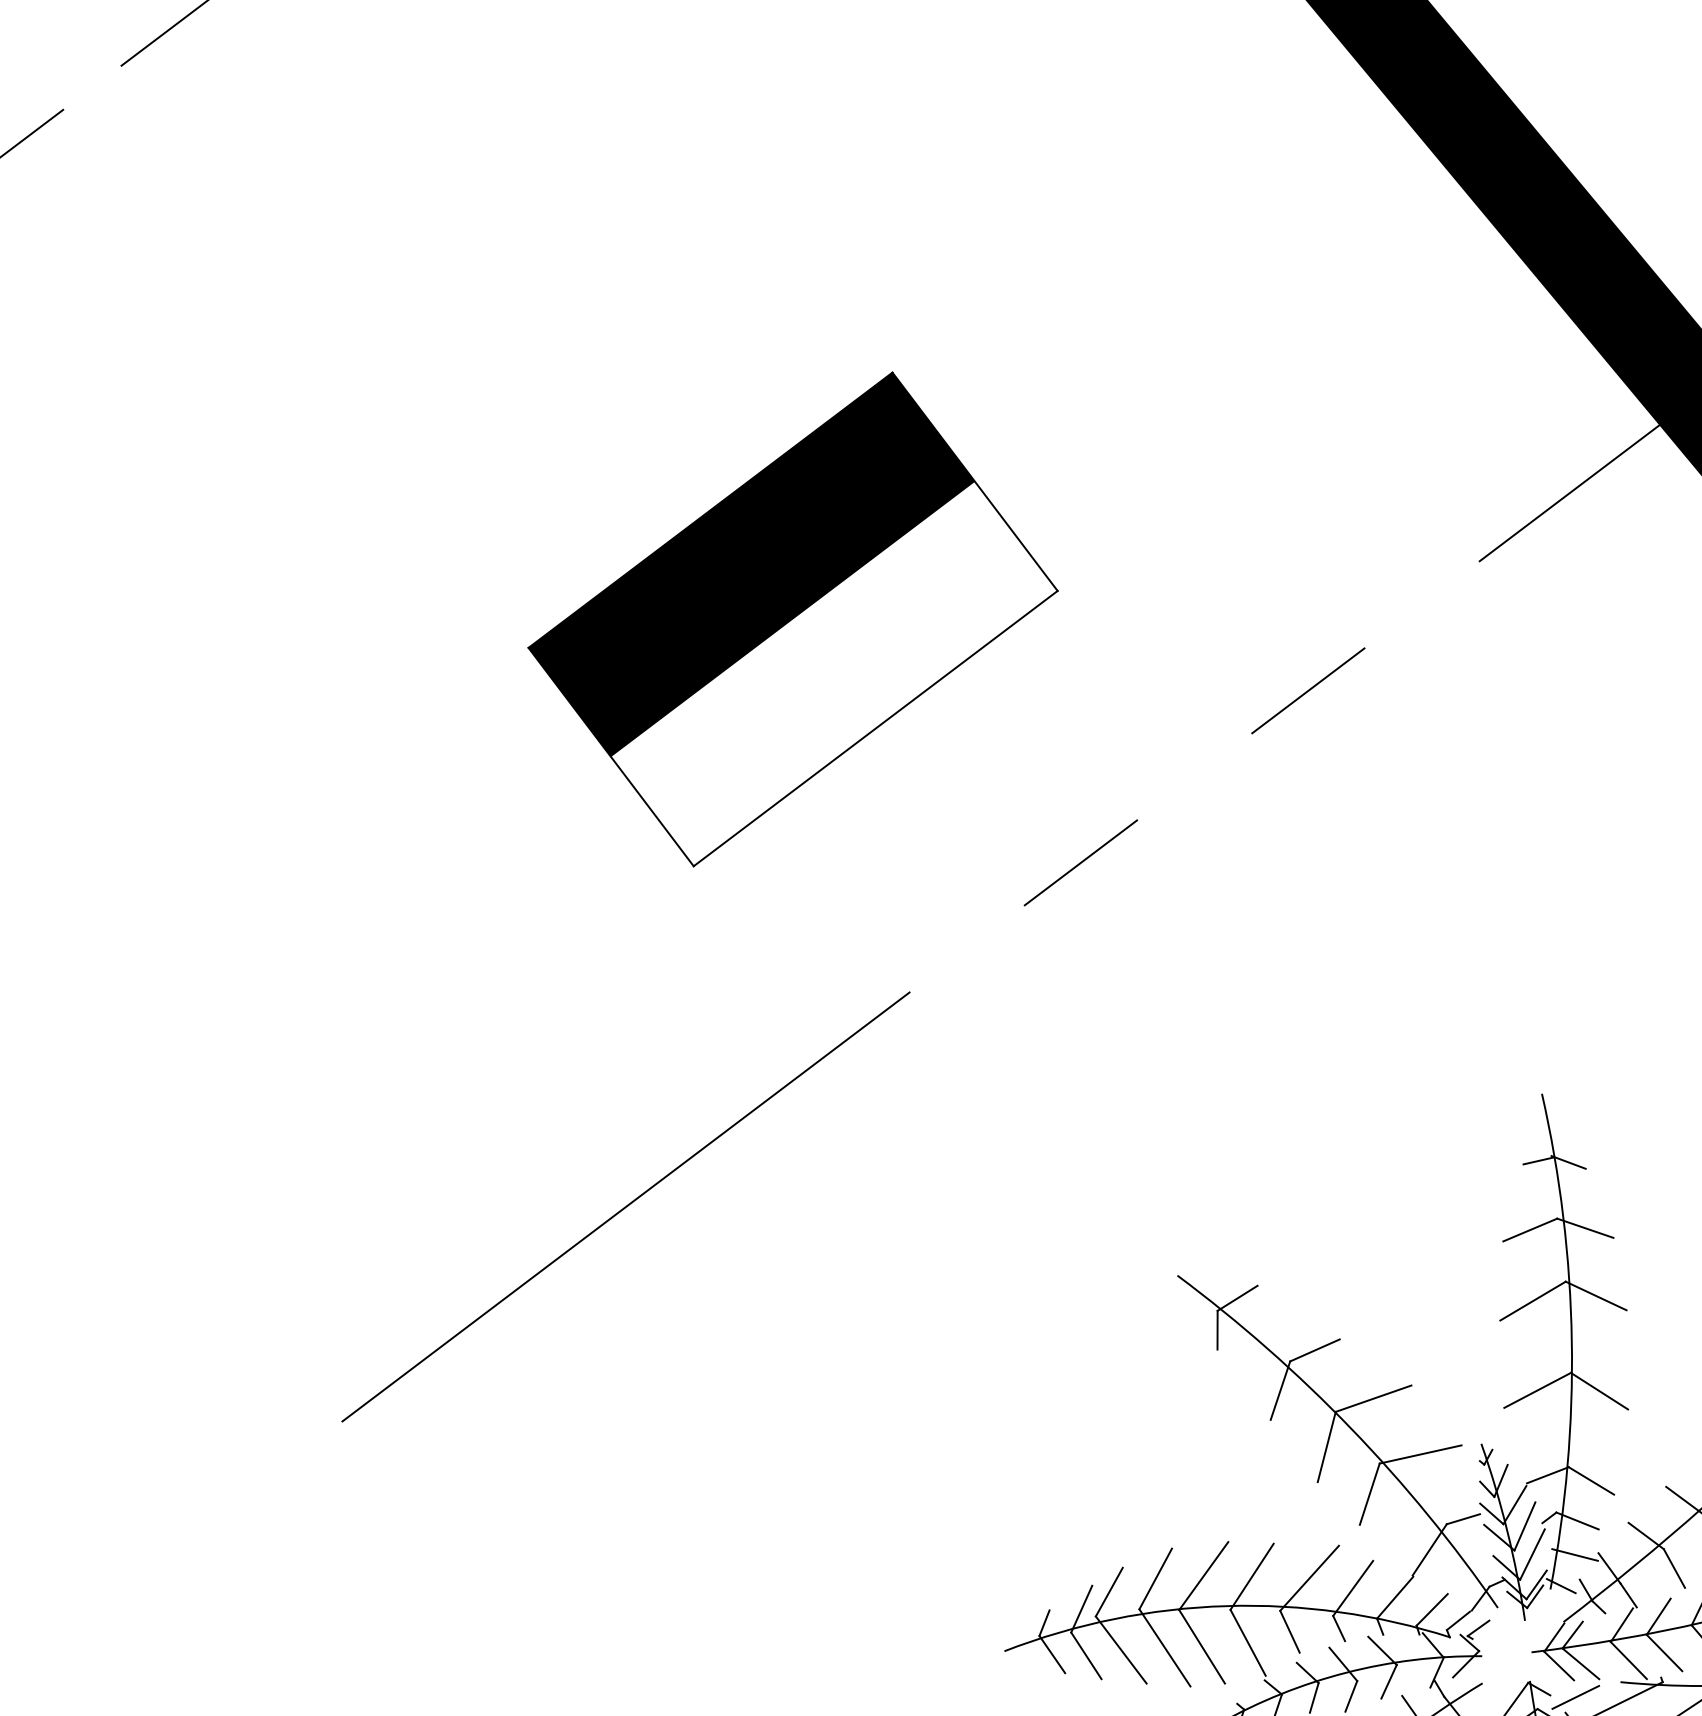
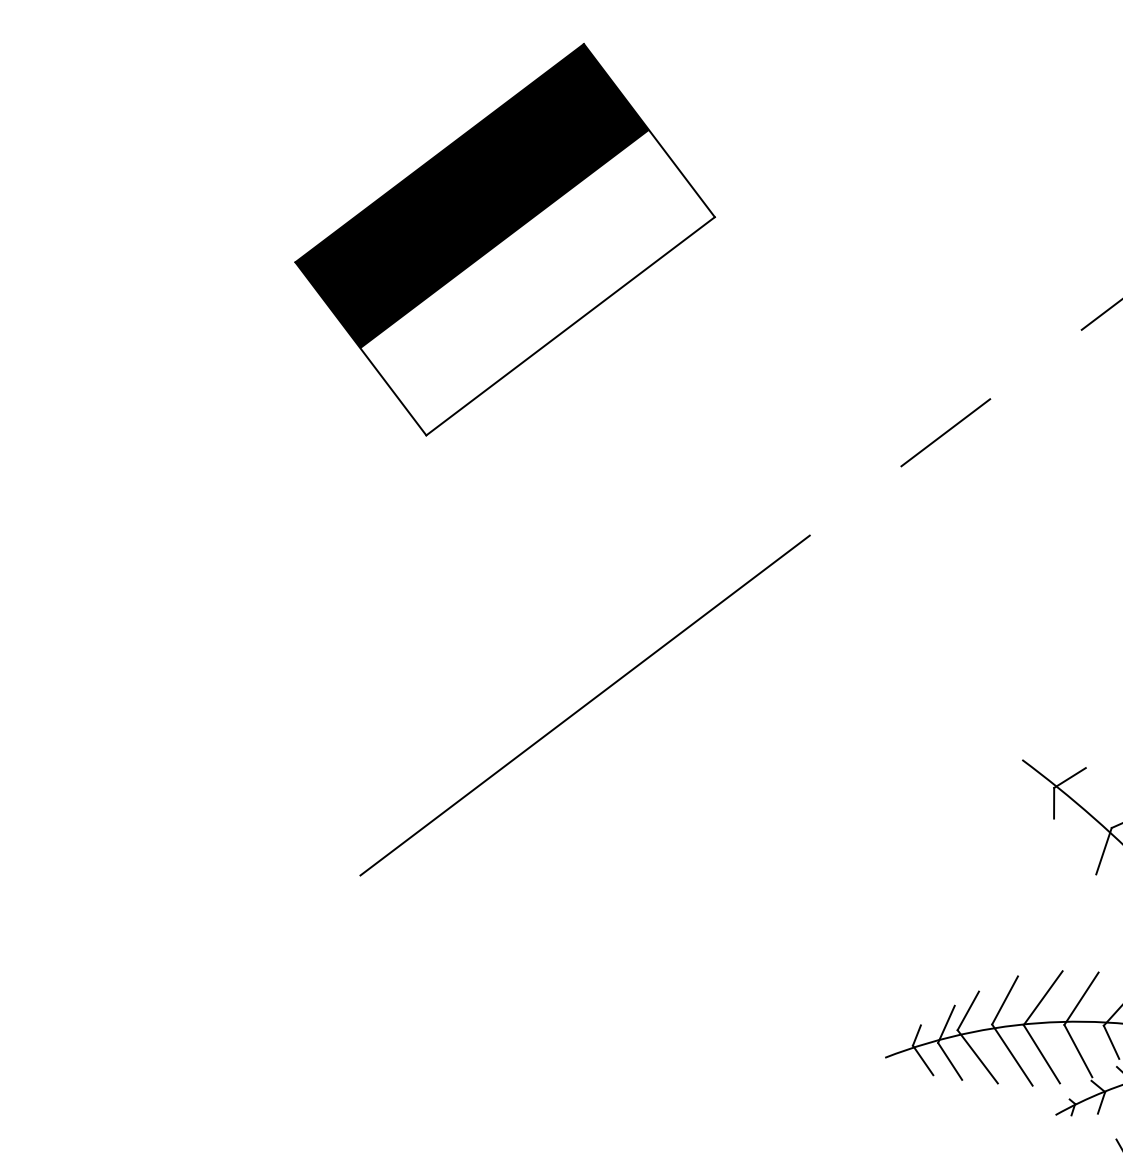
part: (792, 619) -> (504, 239), moved

